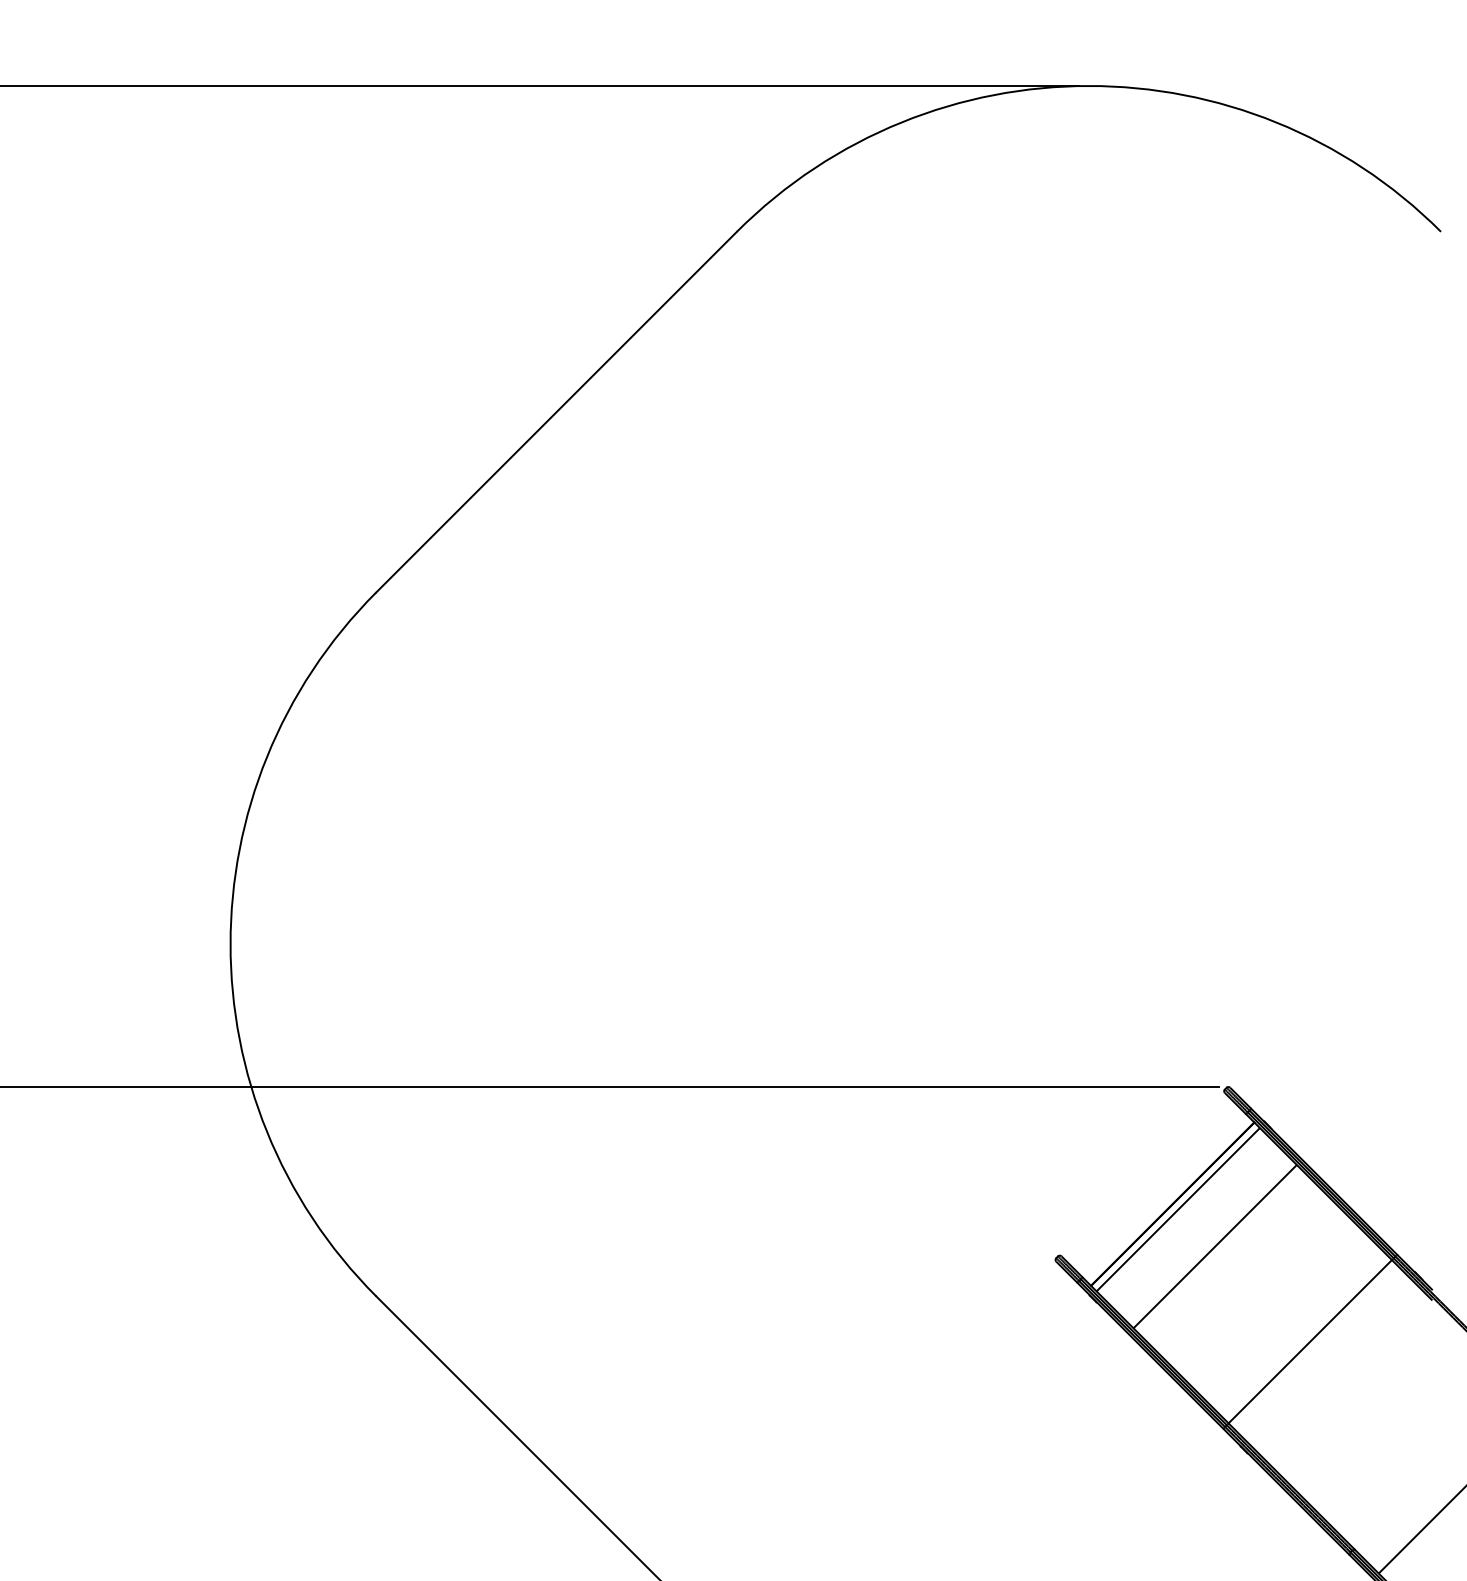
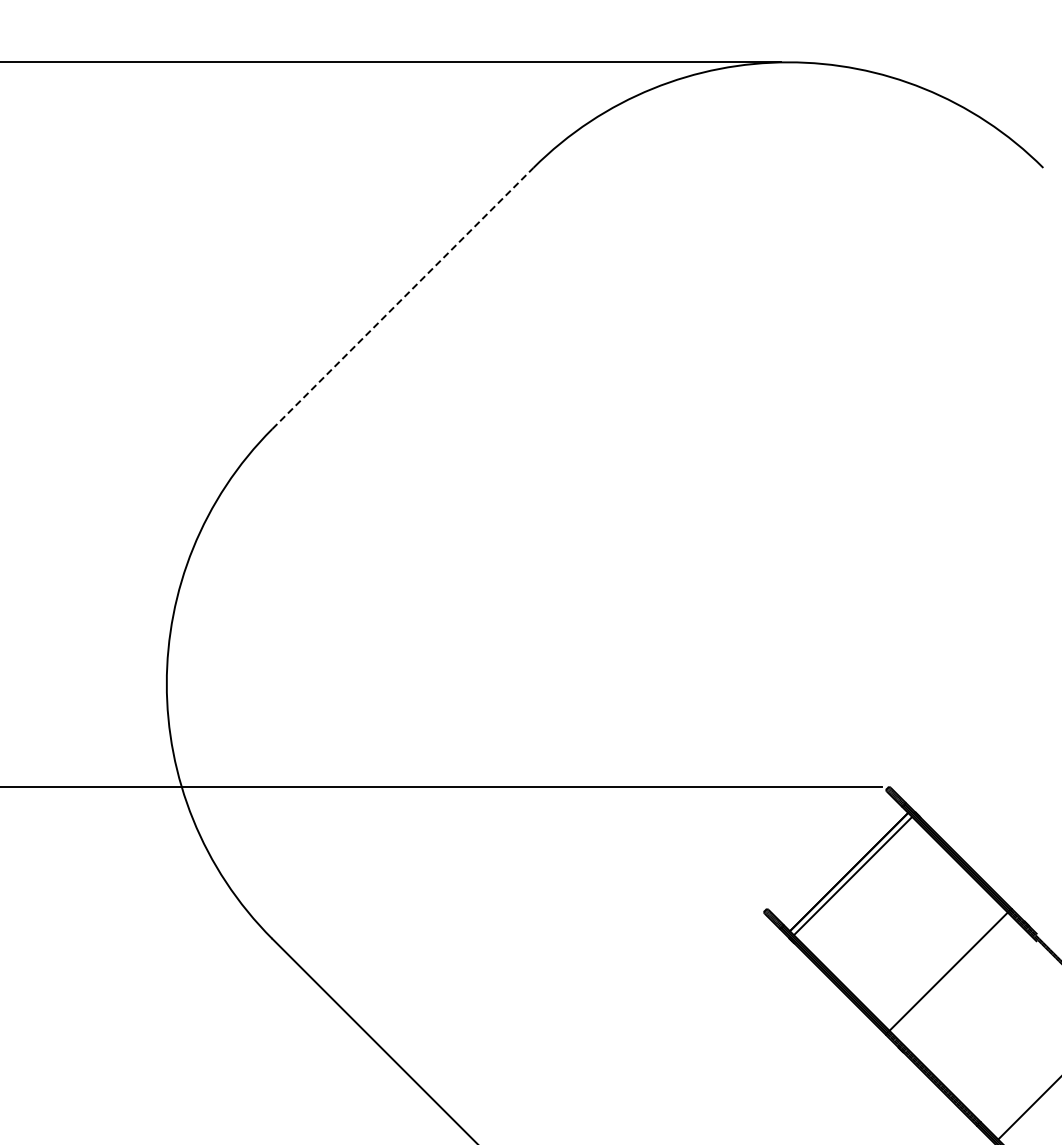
line: (556, 412) -> (402, 298), solid -> dashed
line: (1214, 1246) -> (879, 902), removed

